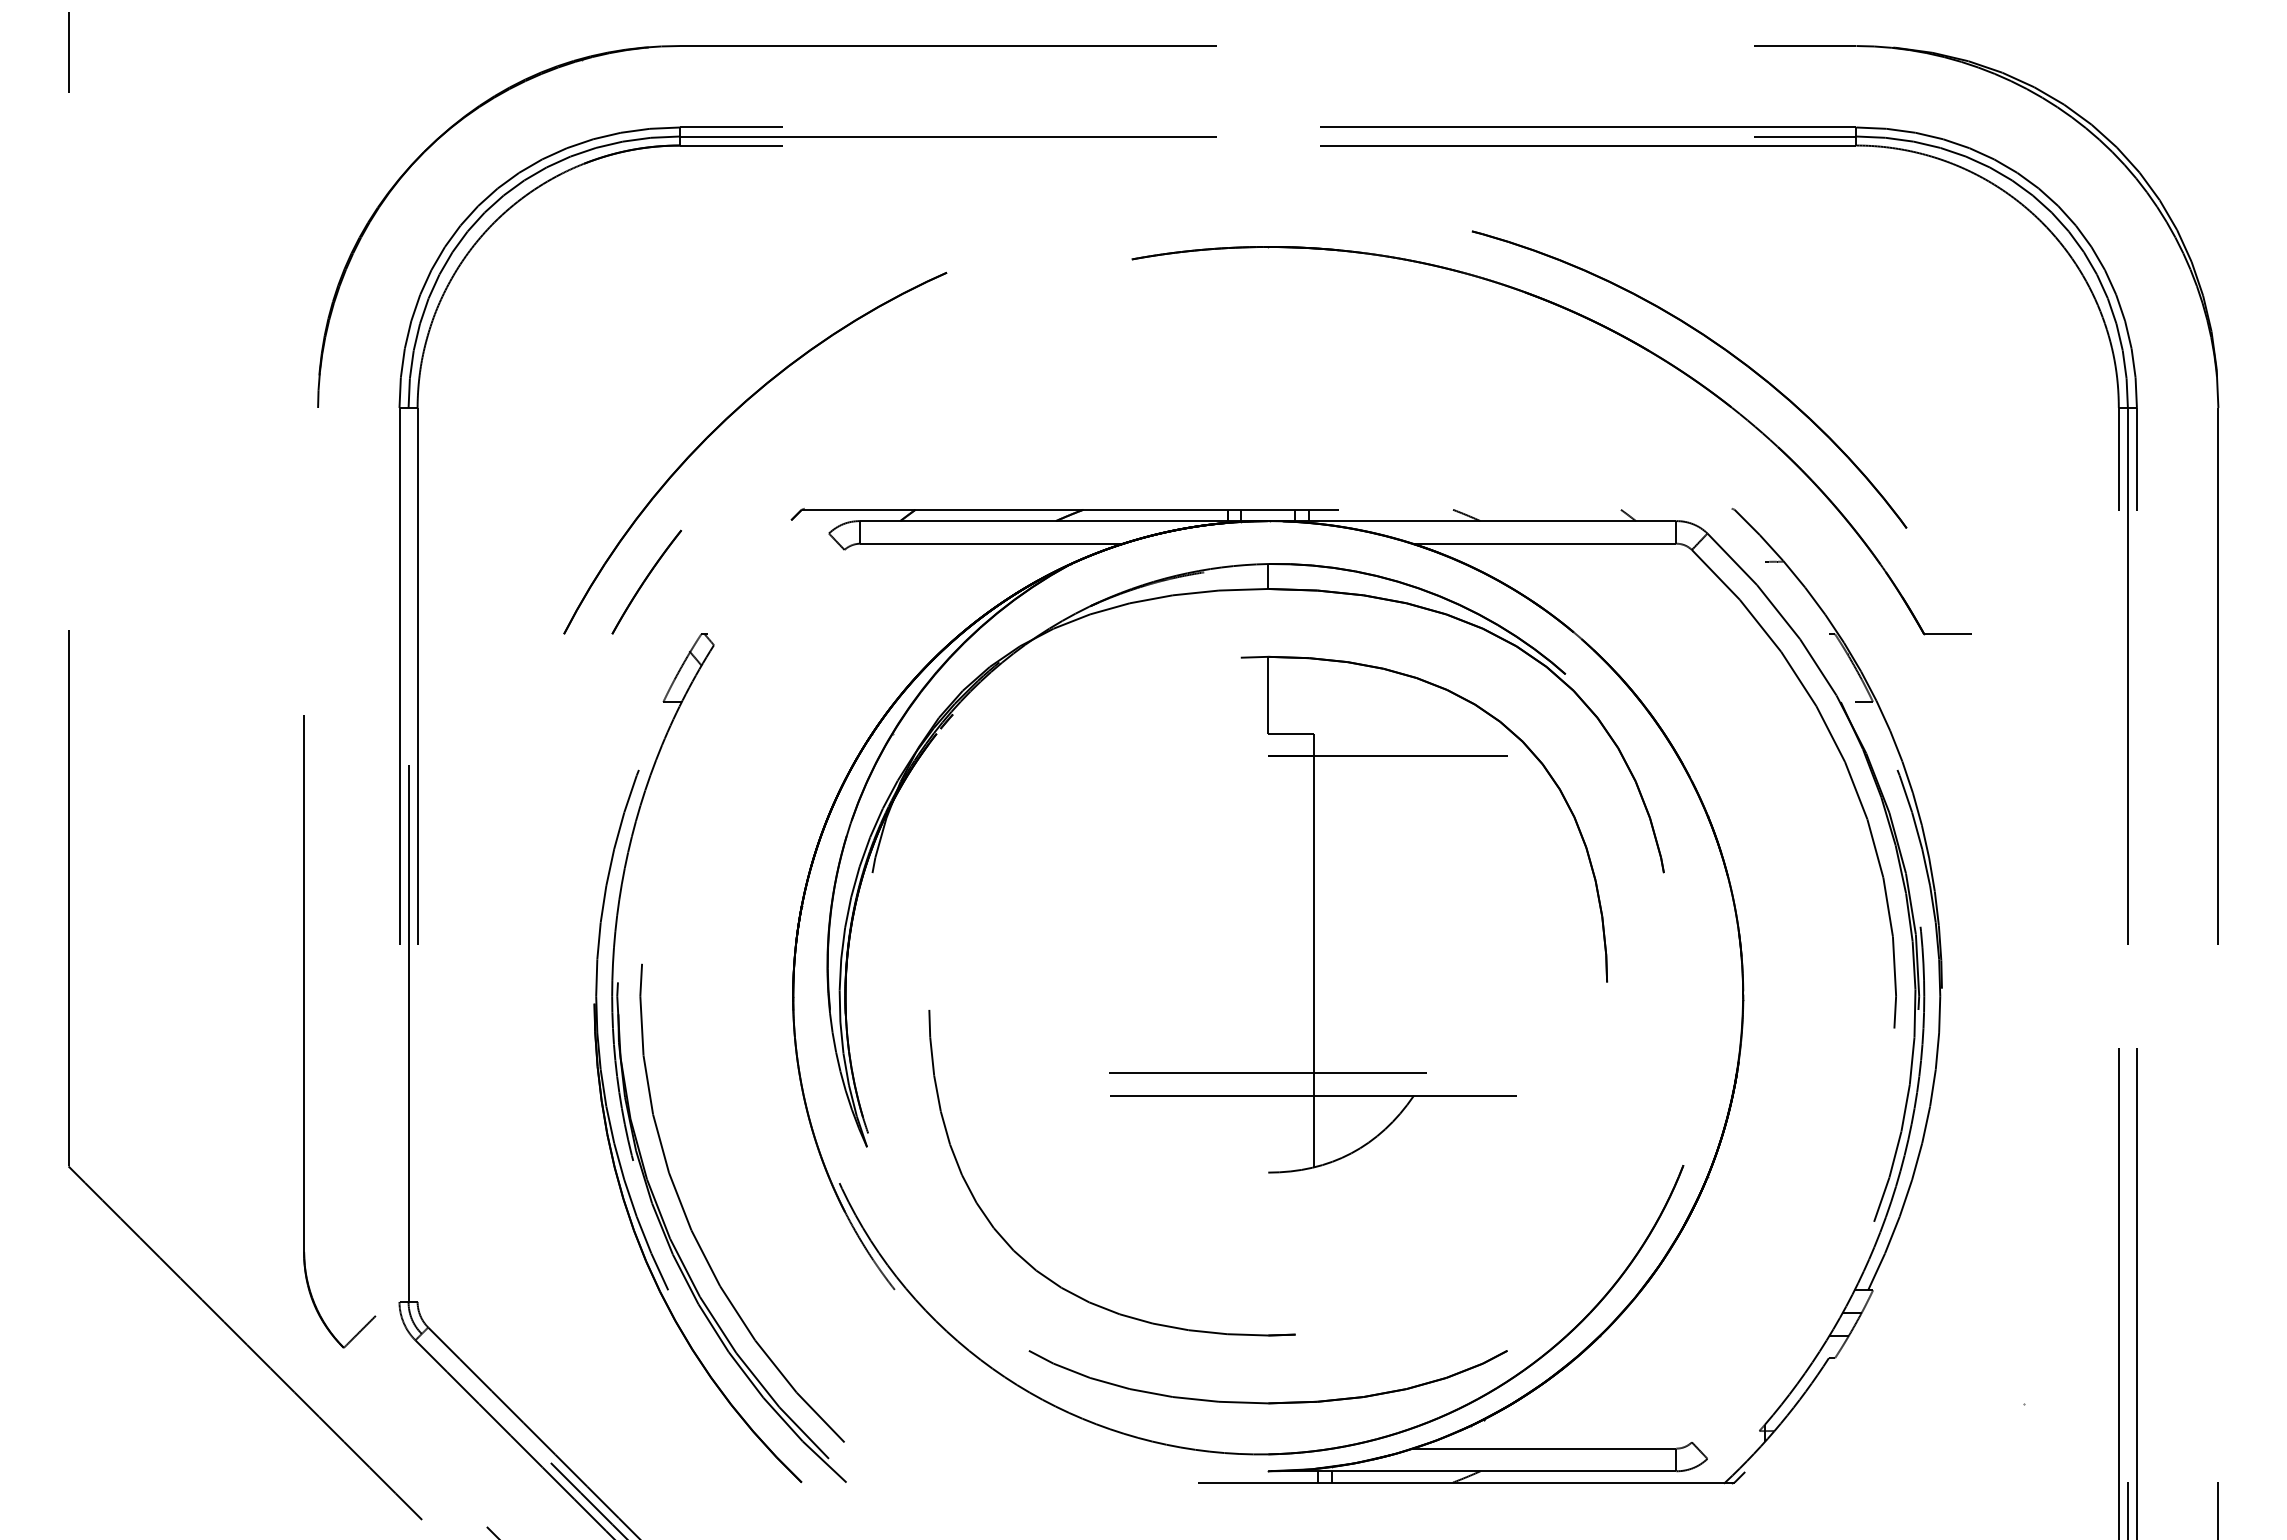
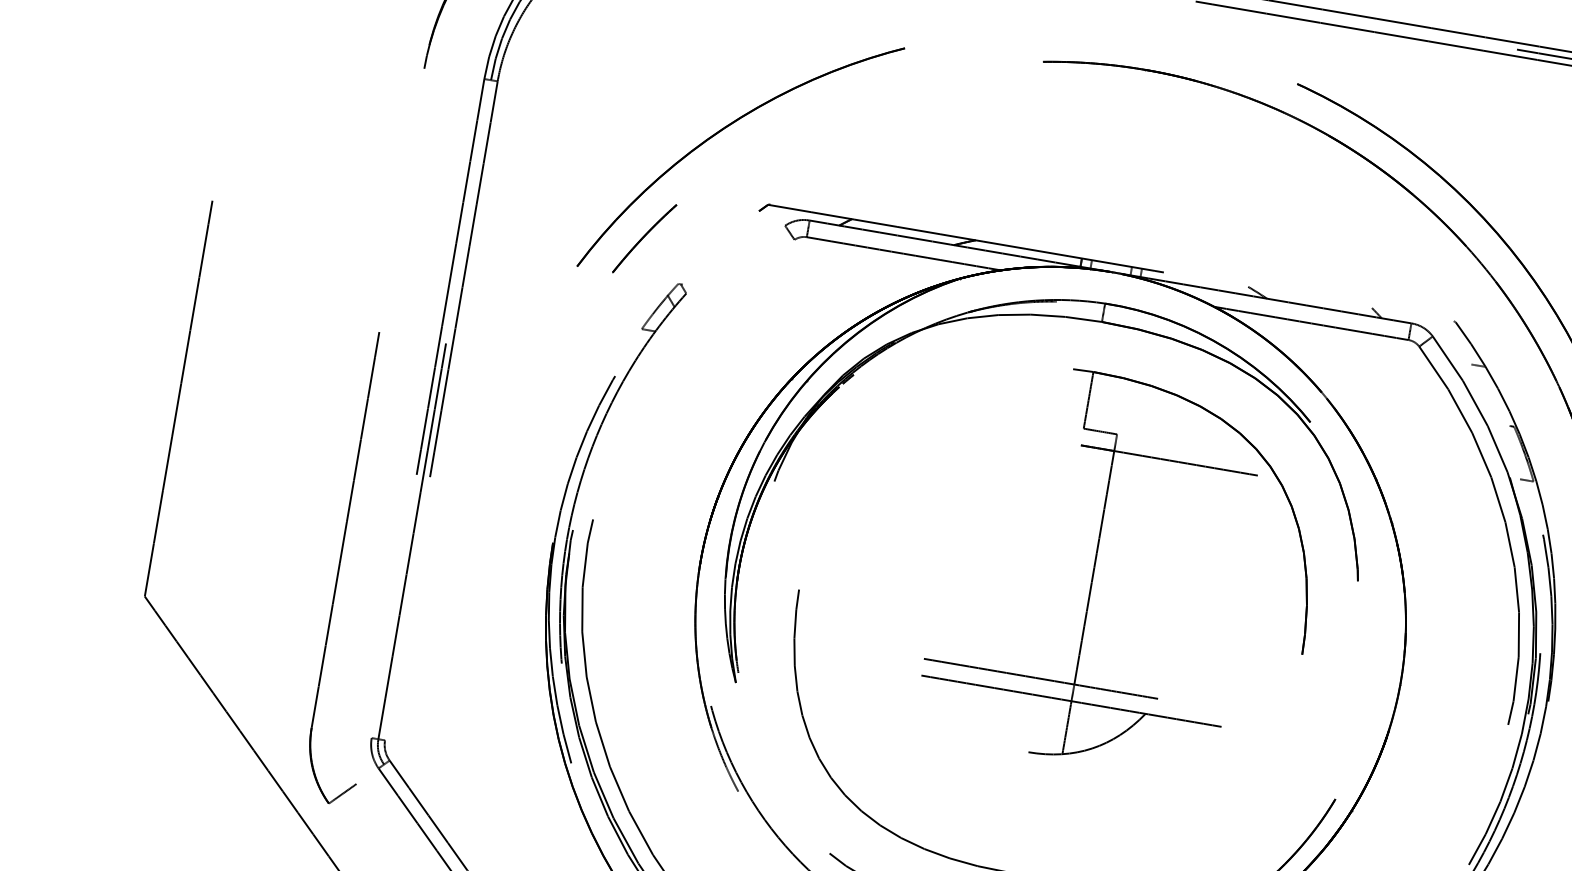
part: (304, 1031) -> (339, 565), moved

